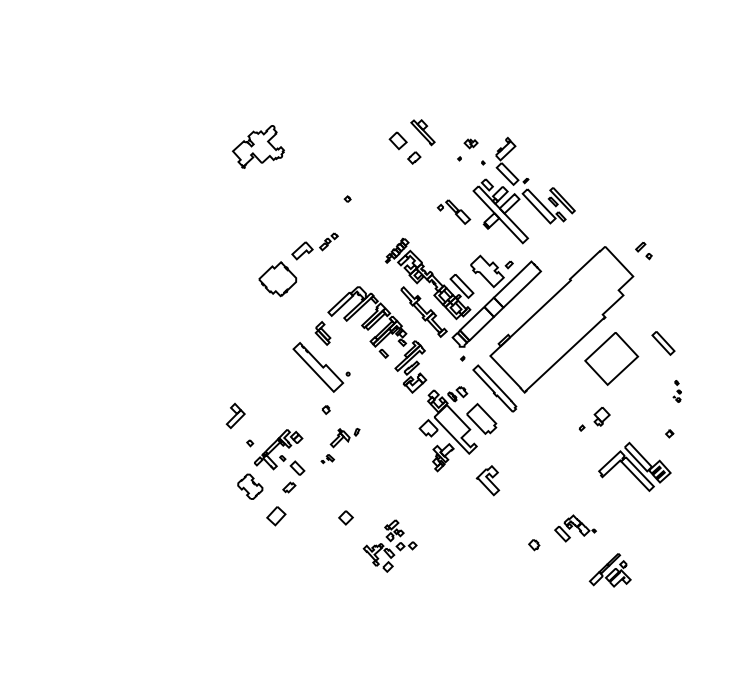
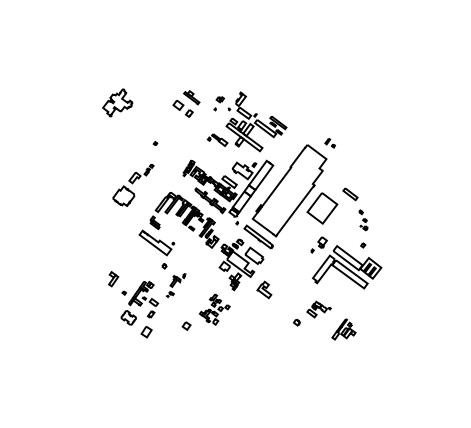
part: (259, 146) -> (117, 102), moved
part: (677, 391) -> (363, 220), size x1.67
part: (634, 466) -> (346, 267), size x1.67
part: (389, 545) -> (214, 309), moved

